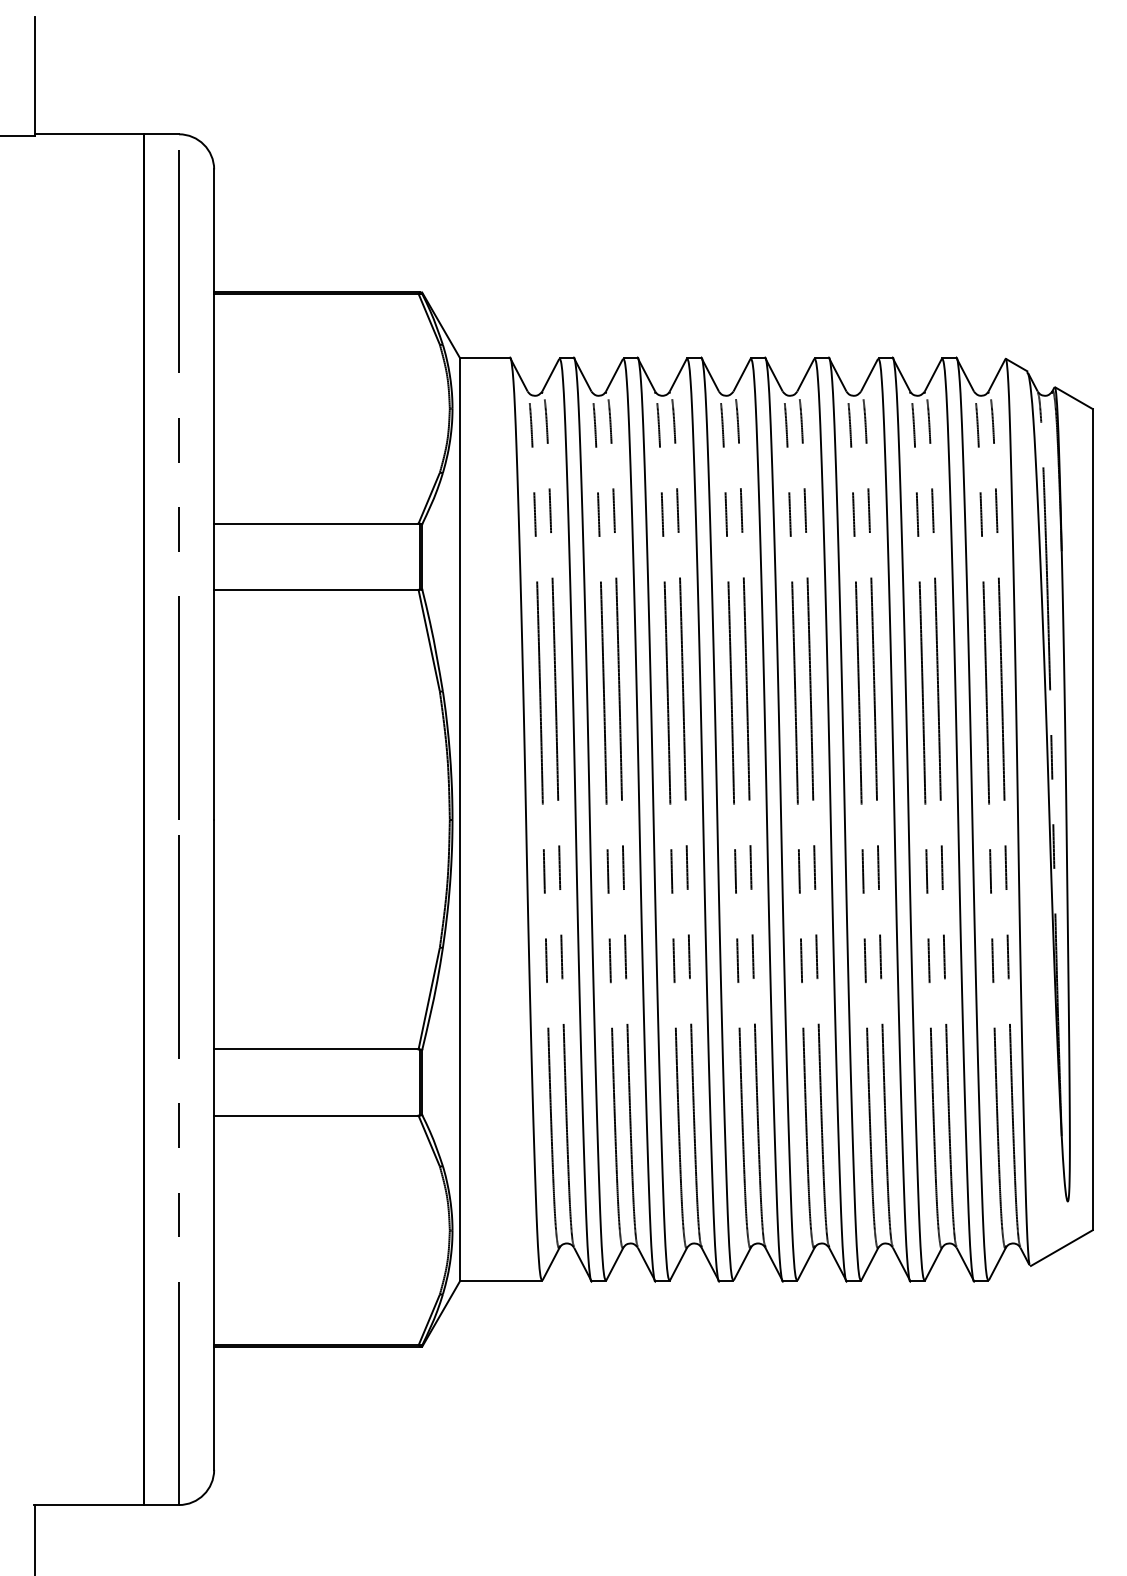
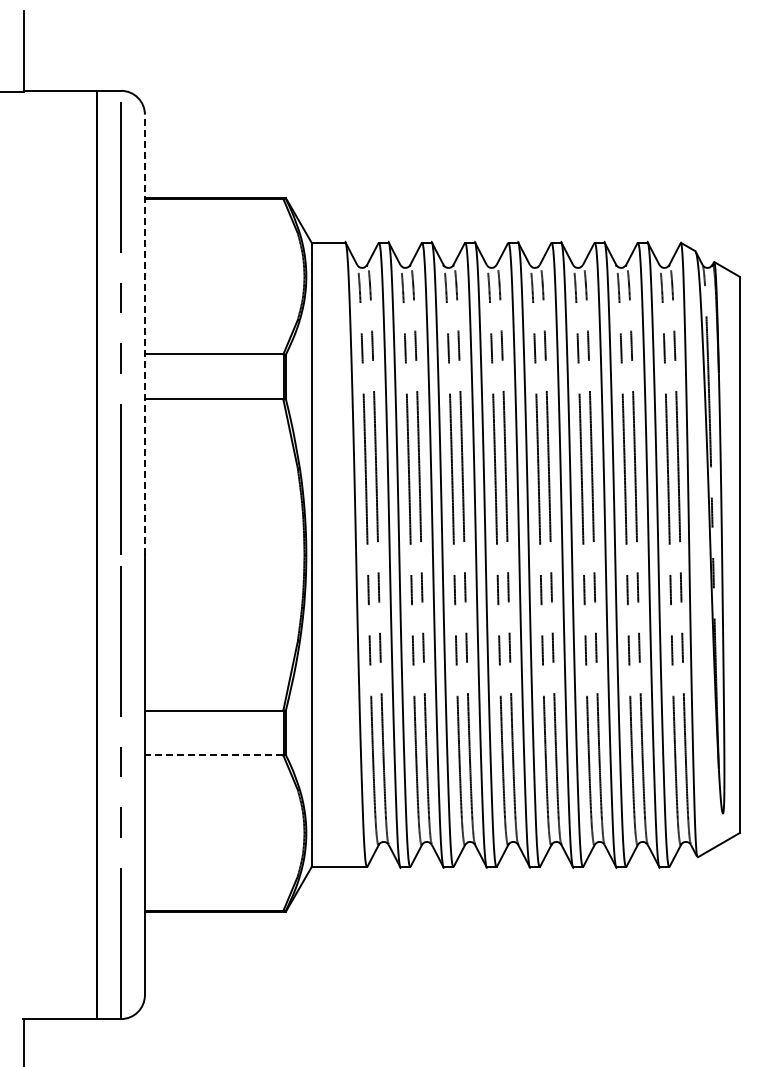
line: (213, 494) -> (144, 334), solid -> dashed
line: (315, 1115) -> (213, 755), solid -> dashed

